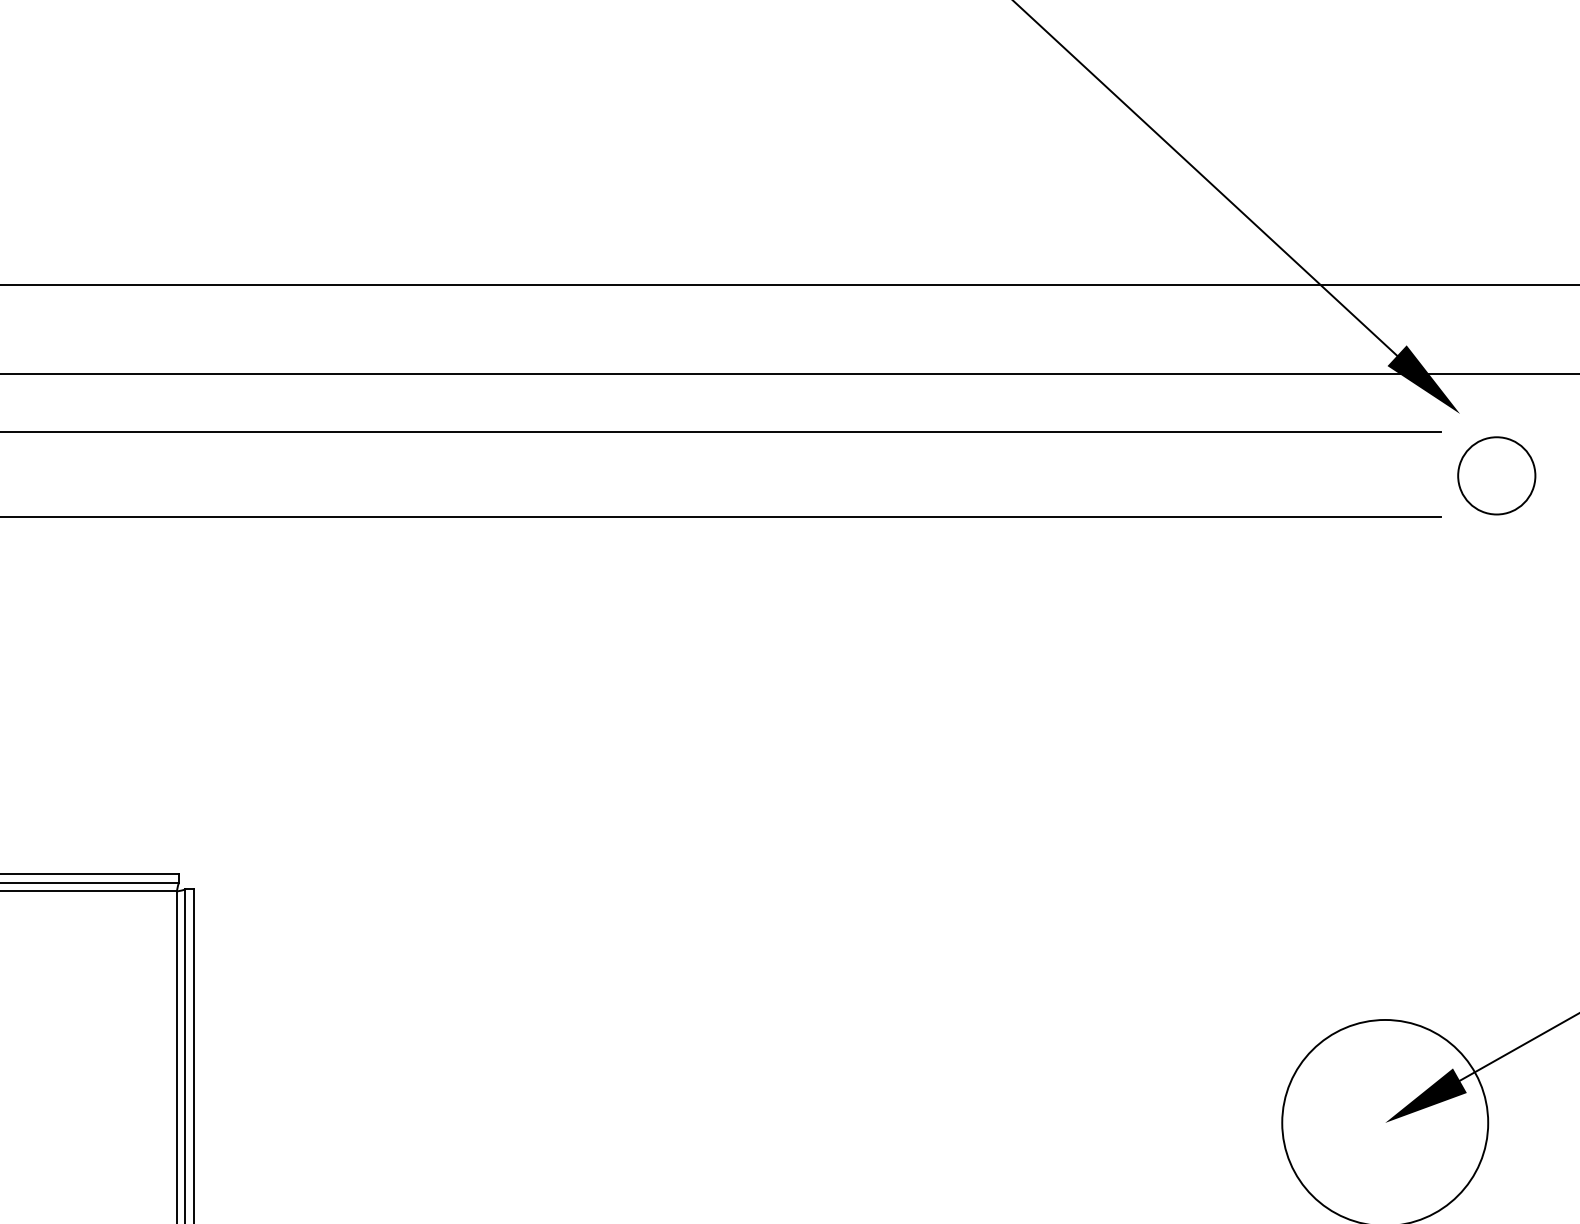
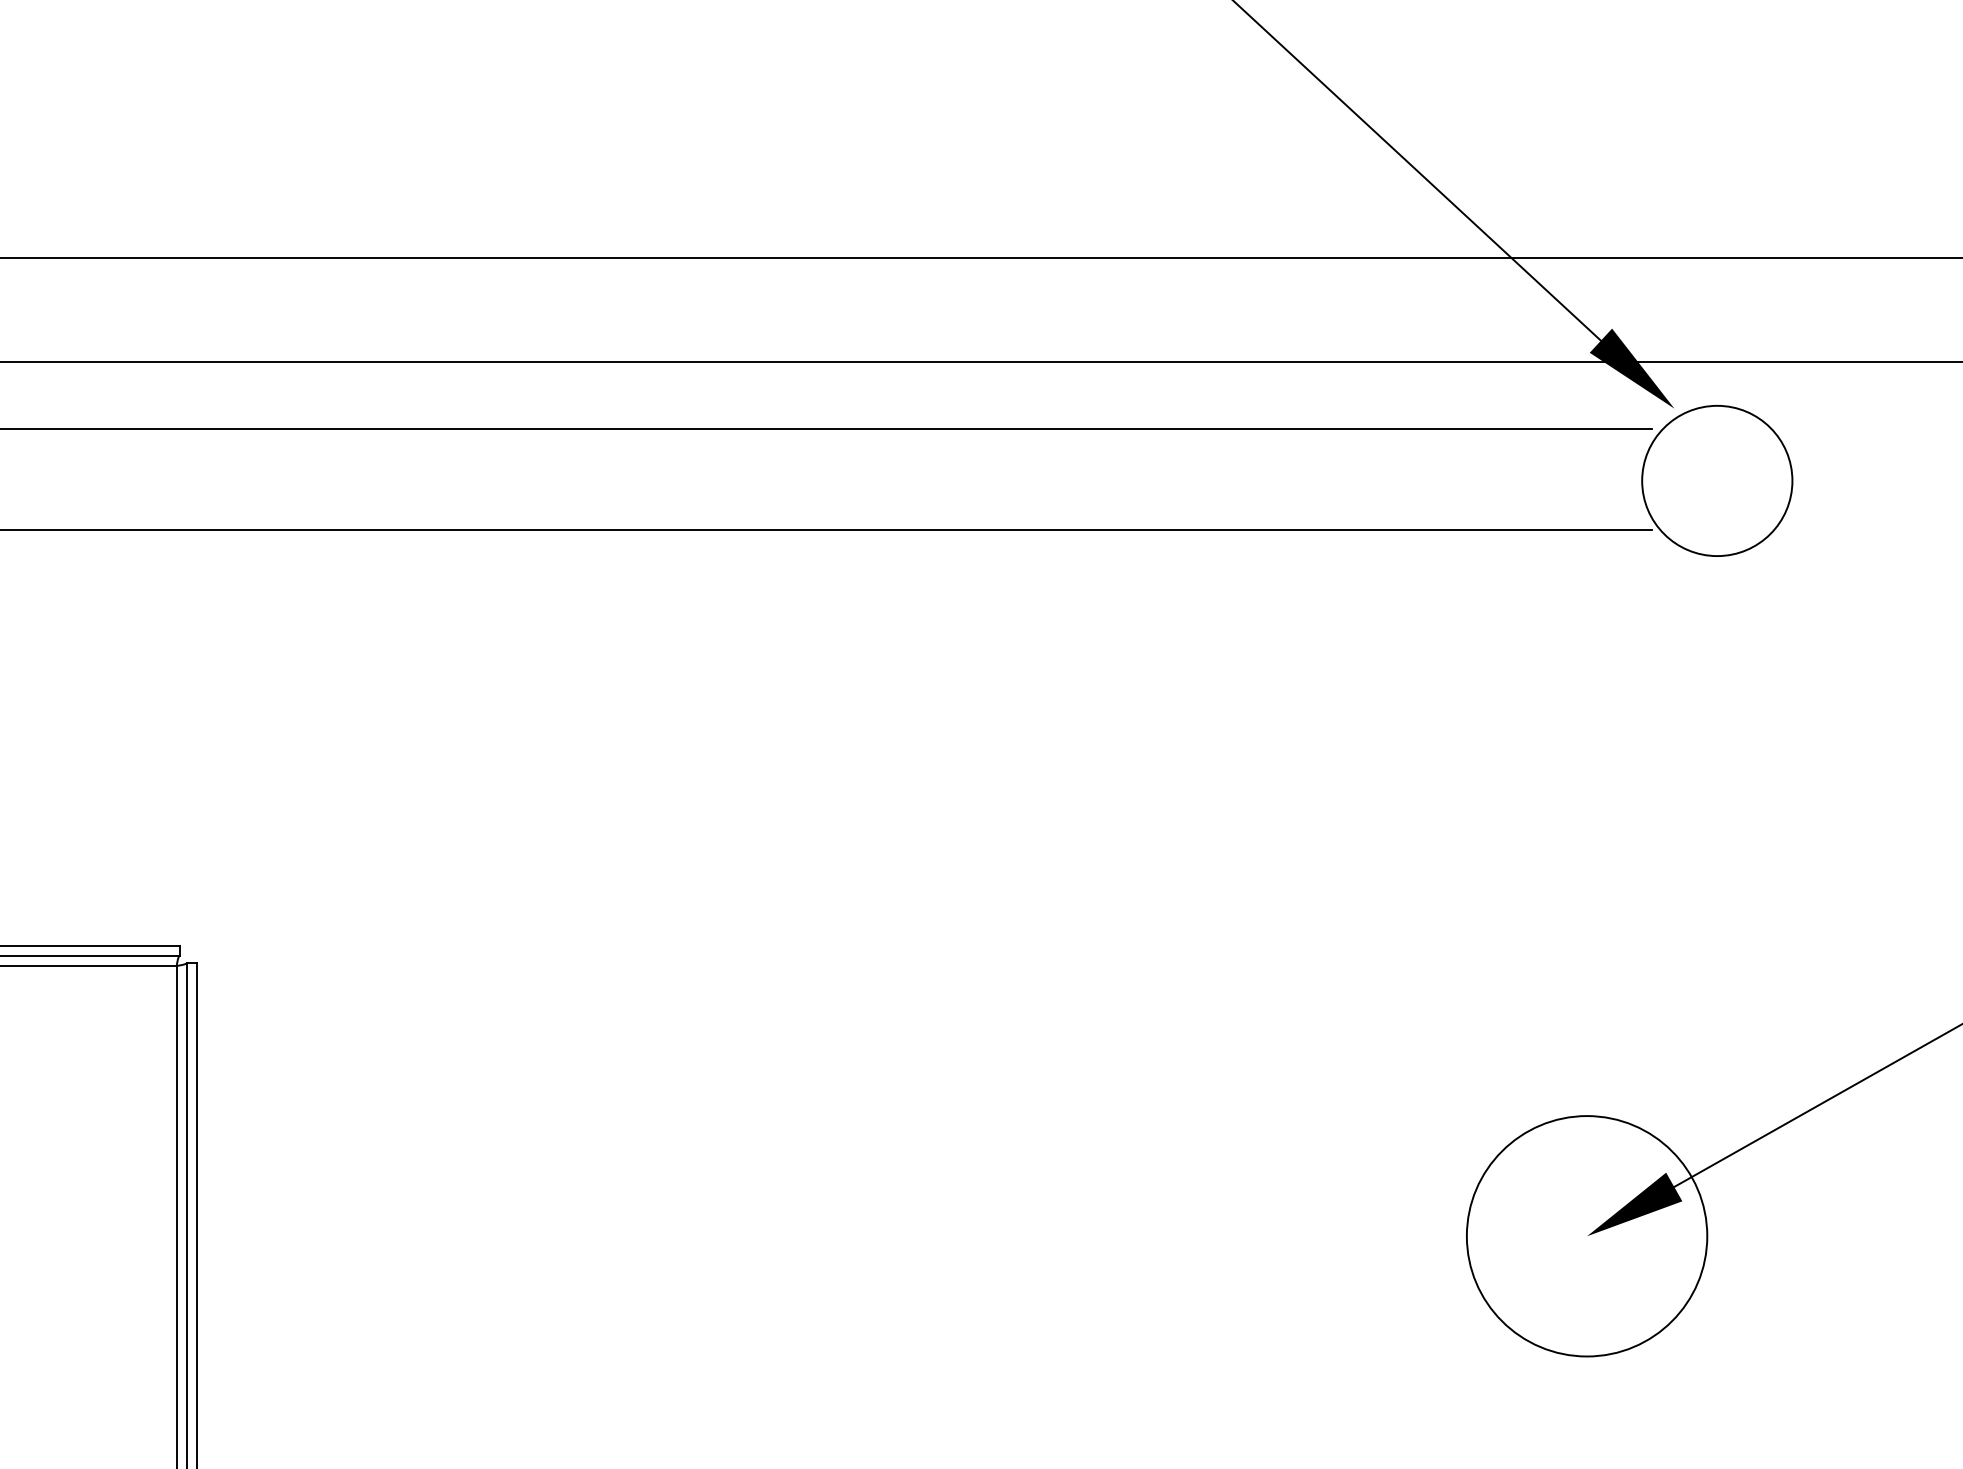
circle: (1496, 475) -> (1717, 480), size x1.67

